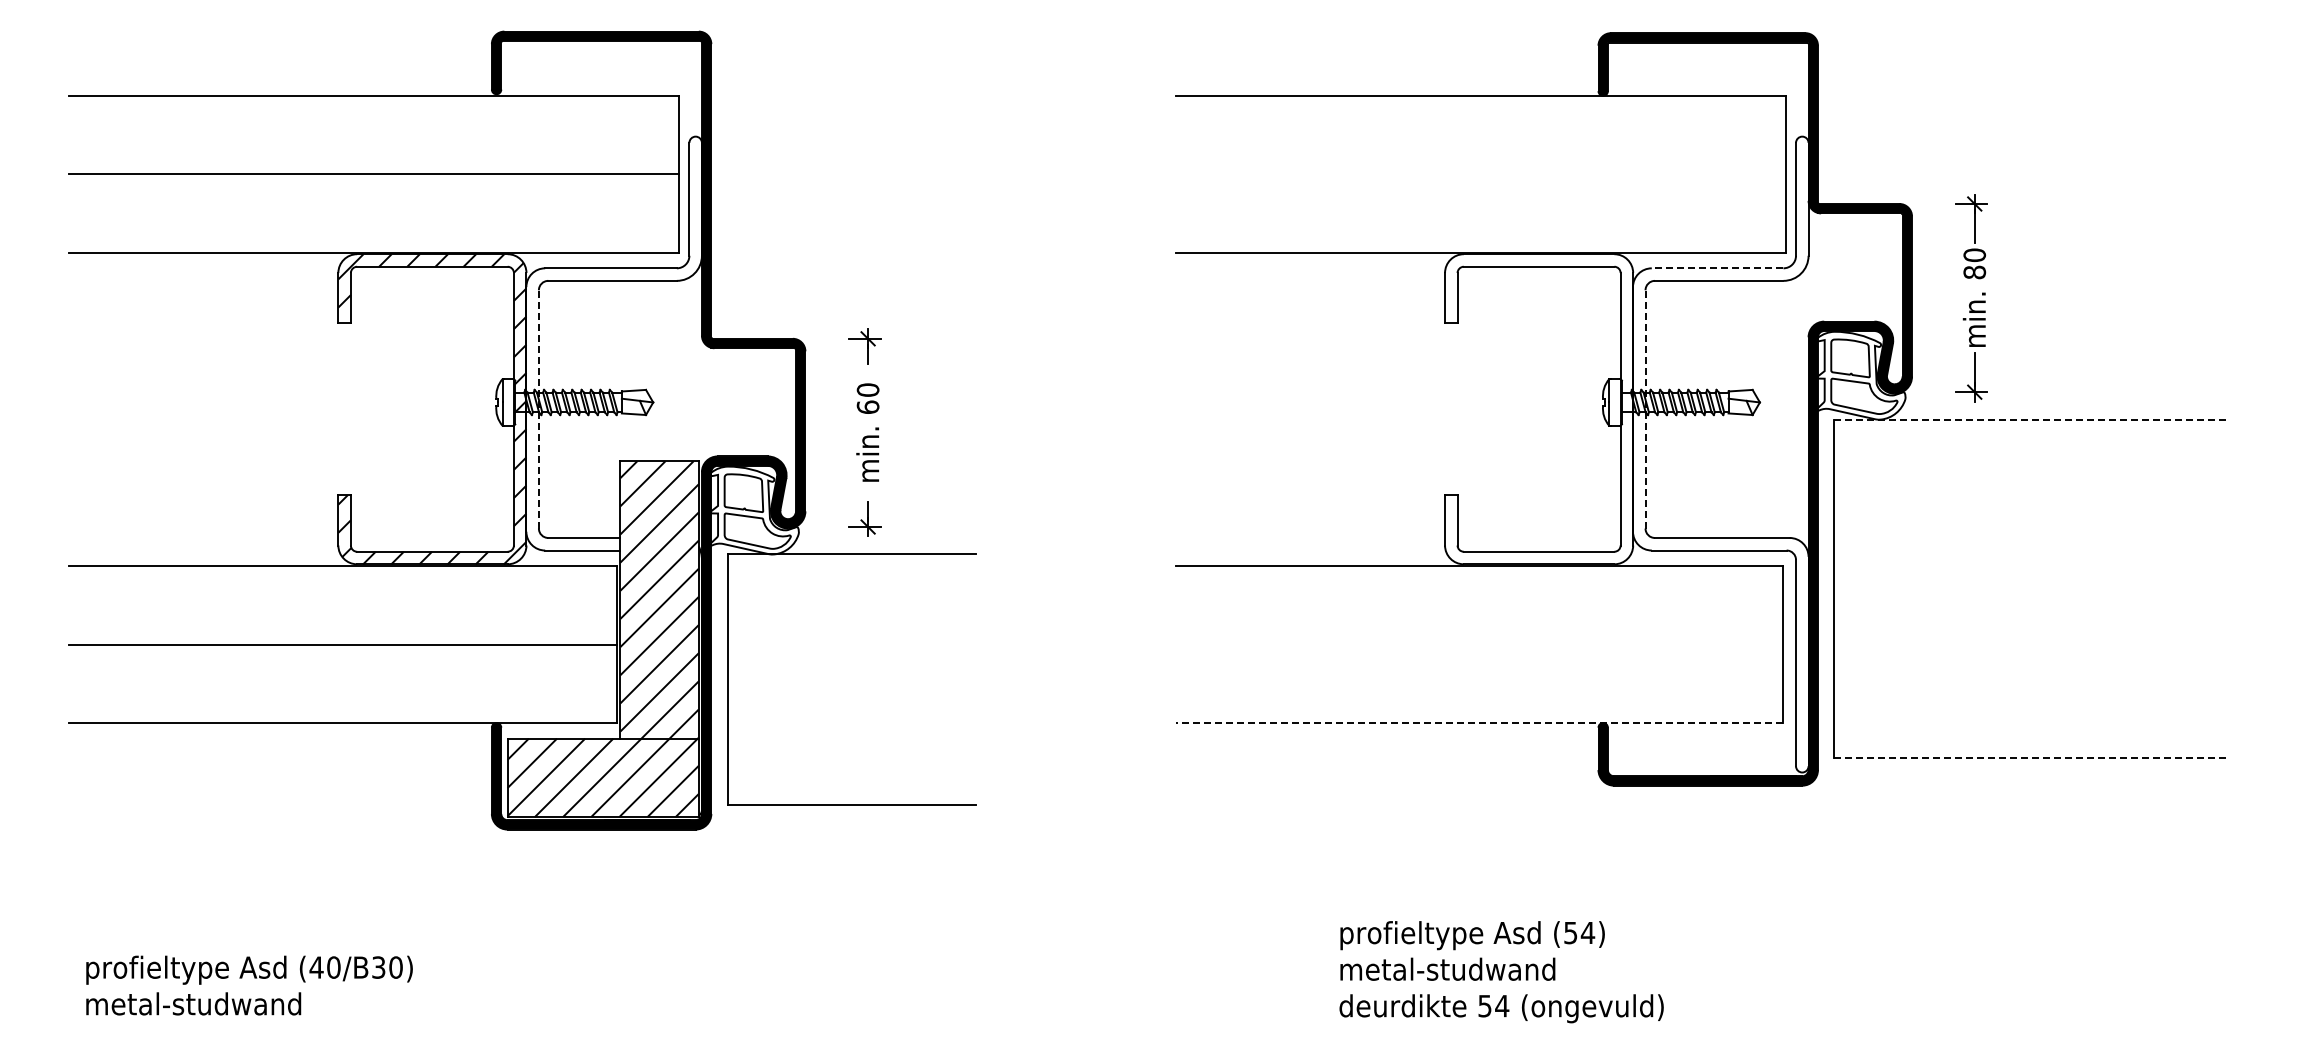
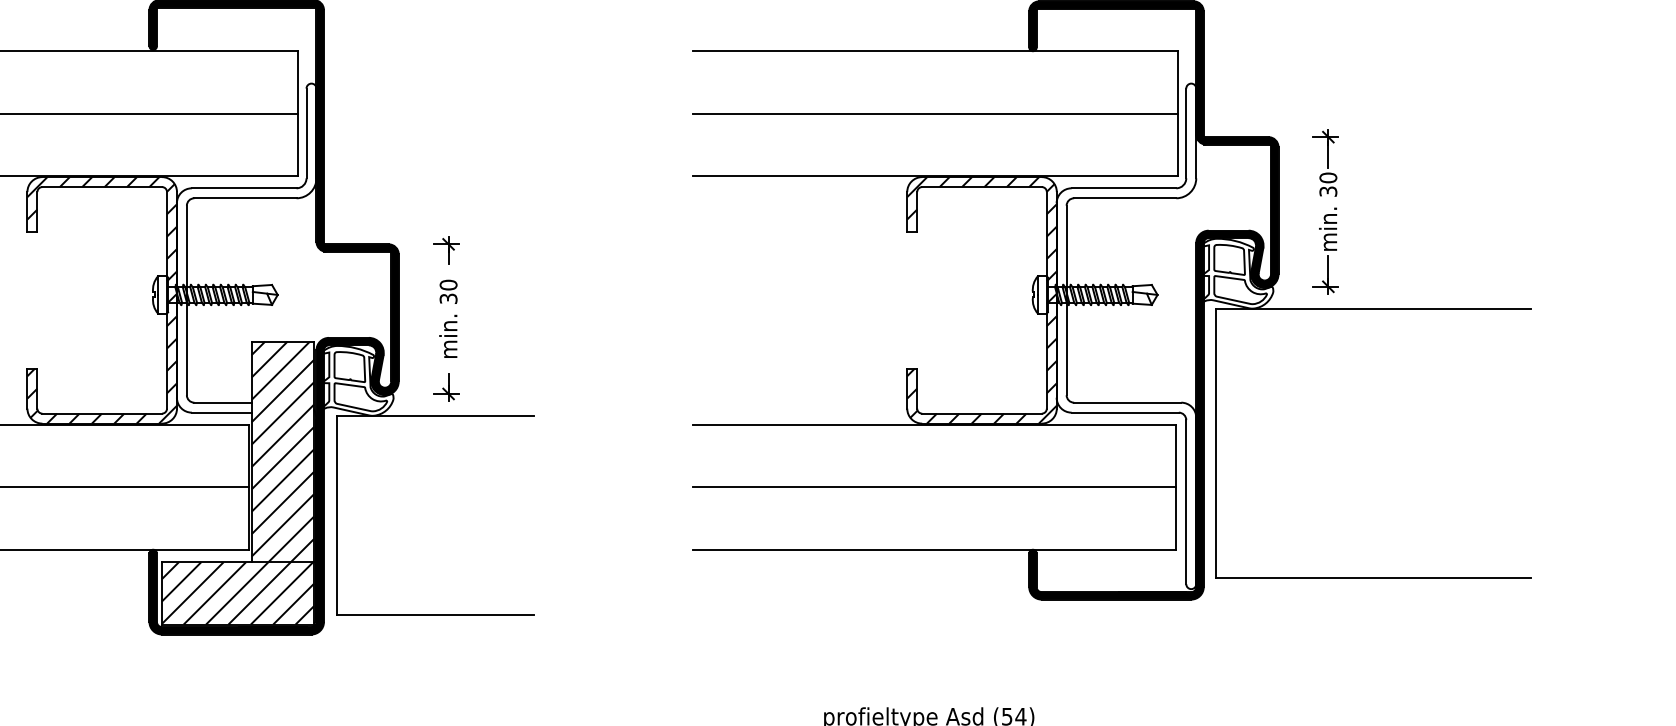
line: (1480, 174) -> (935, 113), added
line: (1717, 268) -> (1123, 188), dashed -> solid
text: (1974, 272) -> (1328, 191), 80 -> 30
text: (867, 406) -> (448, 298), 60 -> 30
line: (538, 408) -> (186, 299), dashed -> solid
line: (1645, 408) -> (1066, 299), dashed -> solid
hatch: (1539, 409) -> (982, 300), added
line: (2032, 419) -> (1374, 308), dashed -> solid
line: (1478, 644) -> (933, 487), added
line: (1479, 722) -> (934, 549), dashed -> solid
line: (2032, 758) -> (1374, 577), dashed -> solid

